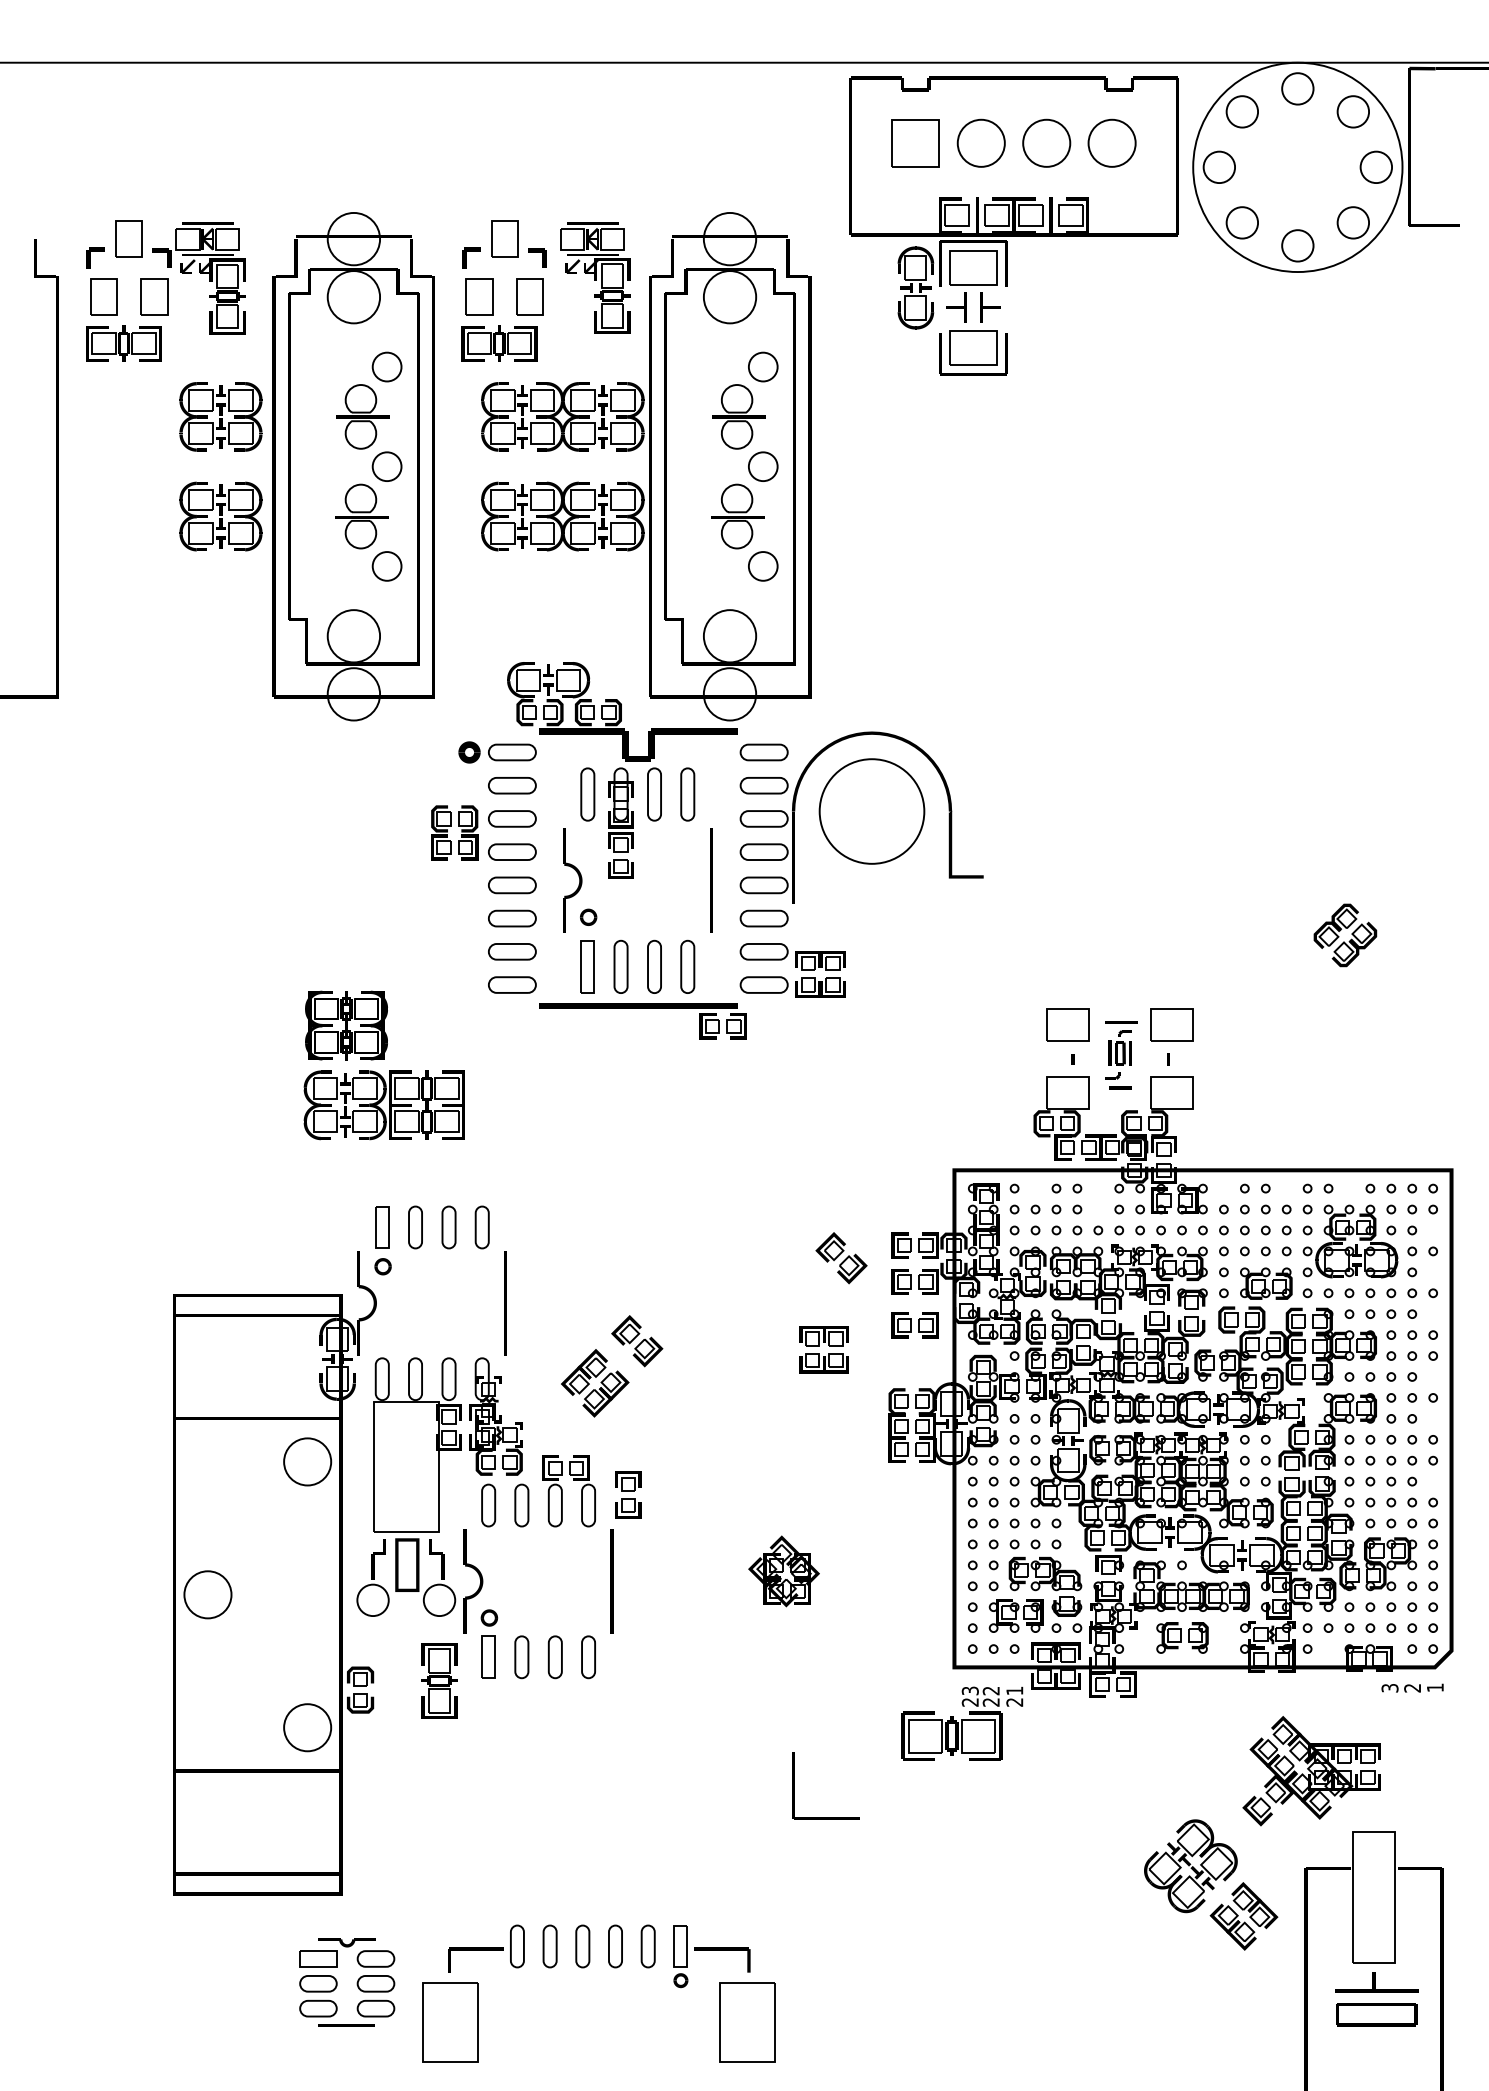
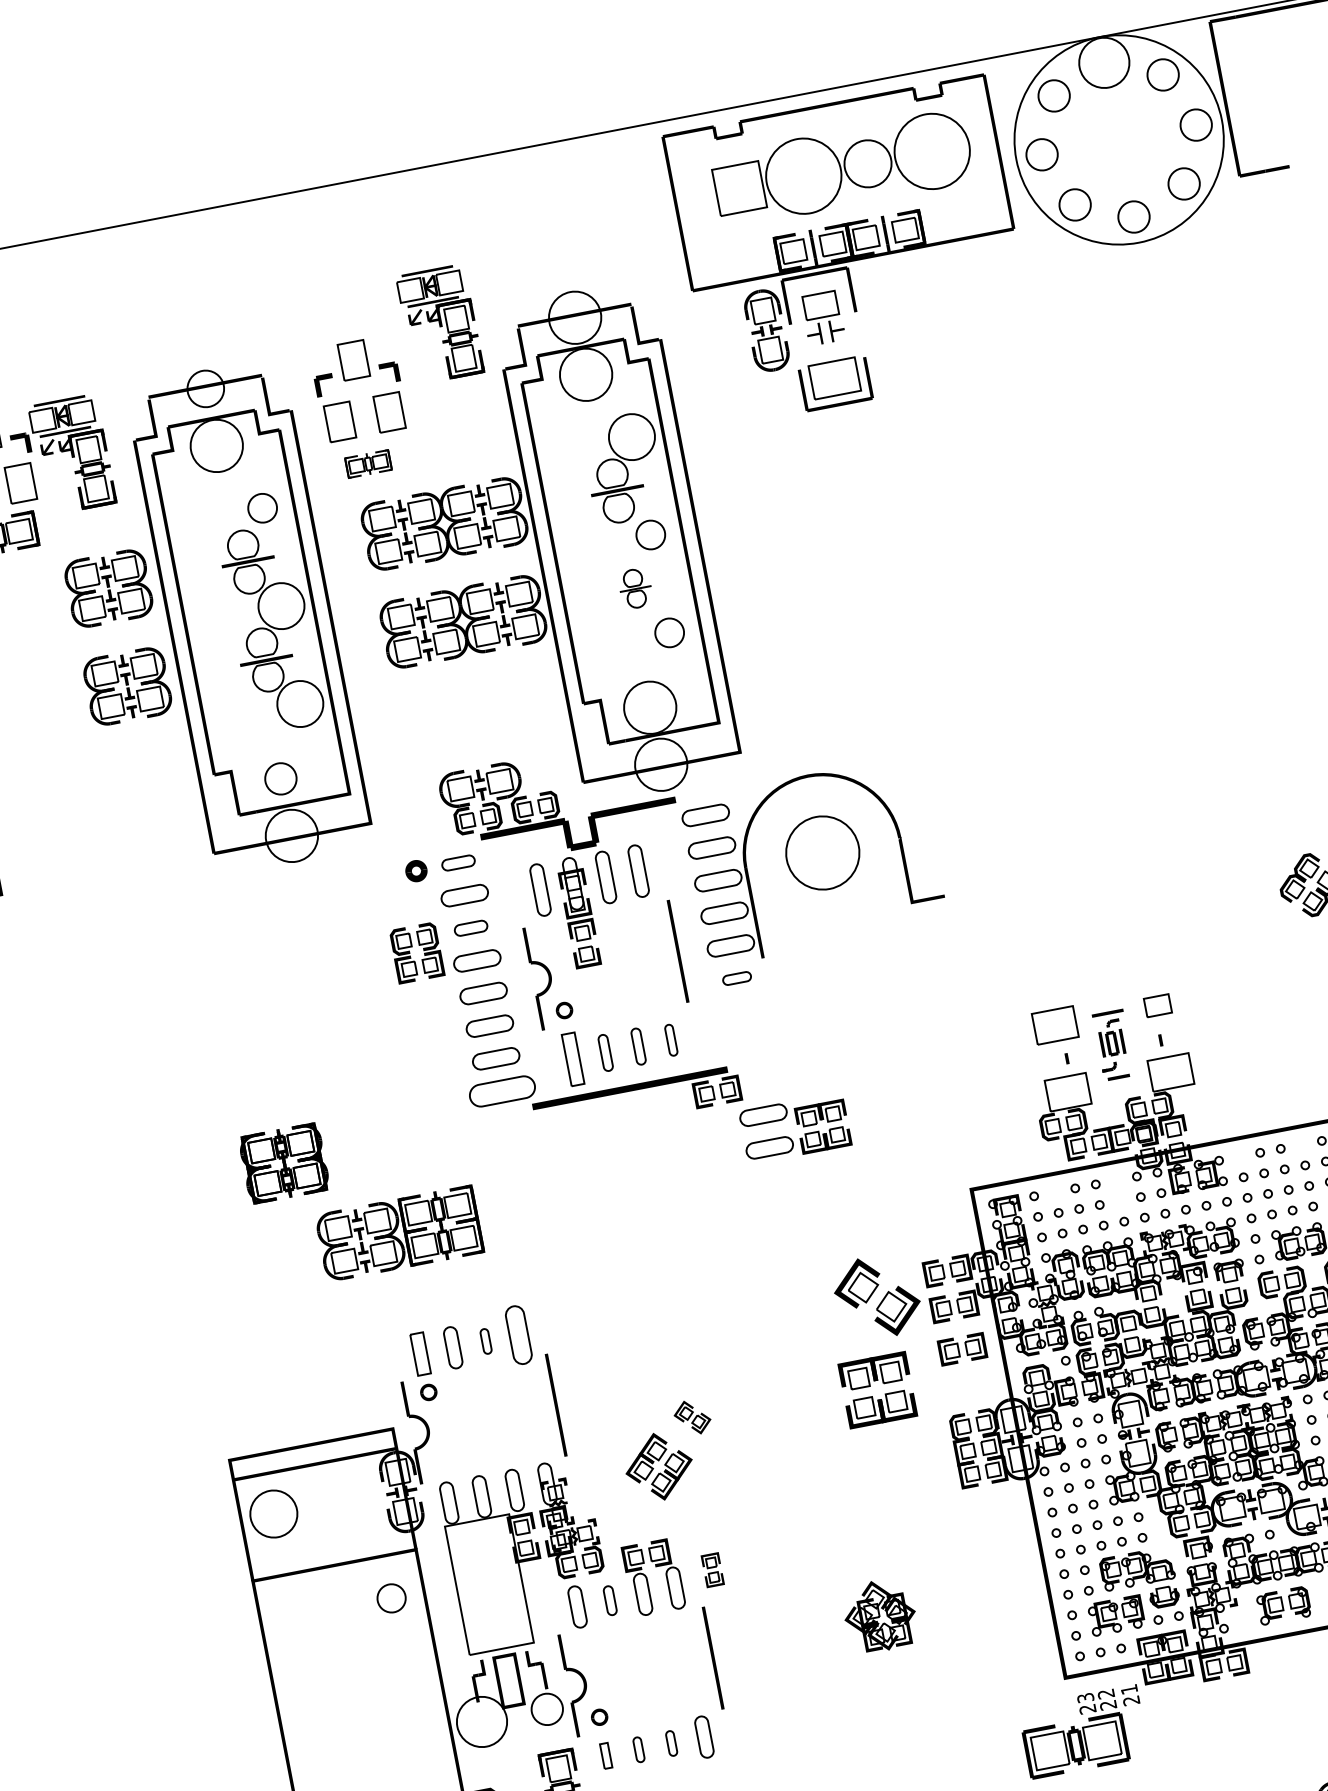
circle: (1297, 88) -> (1103, 62), size x1.6
circle: (980, 142) -> (802, 175), size x1.6
circle: (1111, 142) -> (931, 150), size x1.6
circle: (353, 238) -> (205, 388), size x0.7
part: (595, 277) -> (440, 323), moved
part: (973, 286) -> (823, 318), size x0.7
part: (499, 343) -> (368, 463), size x0.6
circle: (762, 366) -> (631, 436), size x1.6
circle: (386, 466) -> (280, 606), size x1.6
part: (737, 516) -> (634, 588), size x0.6
circle: (386, 566) -> (299, 704), size x1.6
circle: (353, 636) -> (280, 779), size x0.6
part: (512, 752) -> (458, 863), size x0.7
circle: (871, 811) -> (822, 853), size x0.7
part: (512, 818) -> (471, 927), size x0.7
part: (763, 918) -> (736, 978), size x0.6
part: (620, 966) -> (605, 1052), size x0.7
part: (654, 966) -> (638, 1046), size x0.7
part: (687, 966) -> (670, 1040), size x0.6
part: (792, 970) -> (794, 1128), moved
part: (512, 984) -> (502, 1090), size x1.4
part: (1171, 1024) -> (1157, 1005), size x0.6
part: (346, 1025) -> (284, 1163), moved
part: (448, 1227) -> (485, 1341), size x0.6
part: (481, 1227) -> (518, 1335), size x1.4
part: (841, 1258) -> (877, 1297), size x1.6
part: (637, 1341) -> (692, 1417), size x0.7
part: (823, 1349) -> (876, 1390), size x1.4
circle: (307, 1461) -> (391, 1598), size x0.6
part: (628, 1494) -> (712, 1569), size x0.7
part: (521, 1505) -> (609, 1600), size x0.7
circle: (207, 1594) -> (273, 1513), moved
circle: (372, 1600) -> (481, 1722), size x1.6
part: (488, 1656) -> (606, 1755), size x0.6
part: (521, 1657) -> (638, 1750), size x0.6
part: (554, 1657) -> (670, 1743), size x0.6

